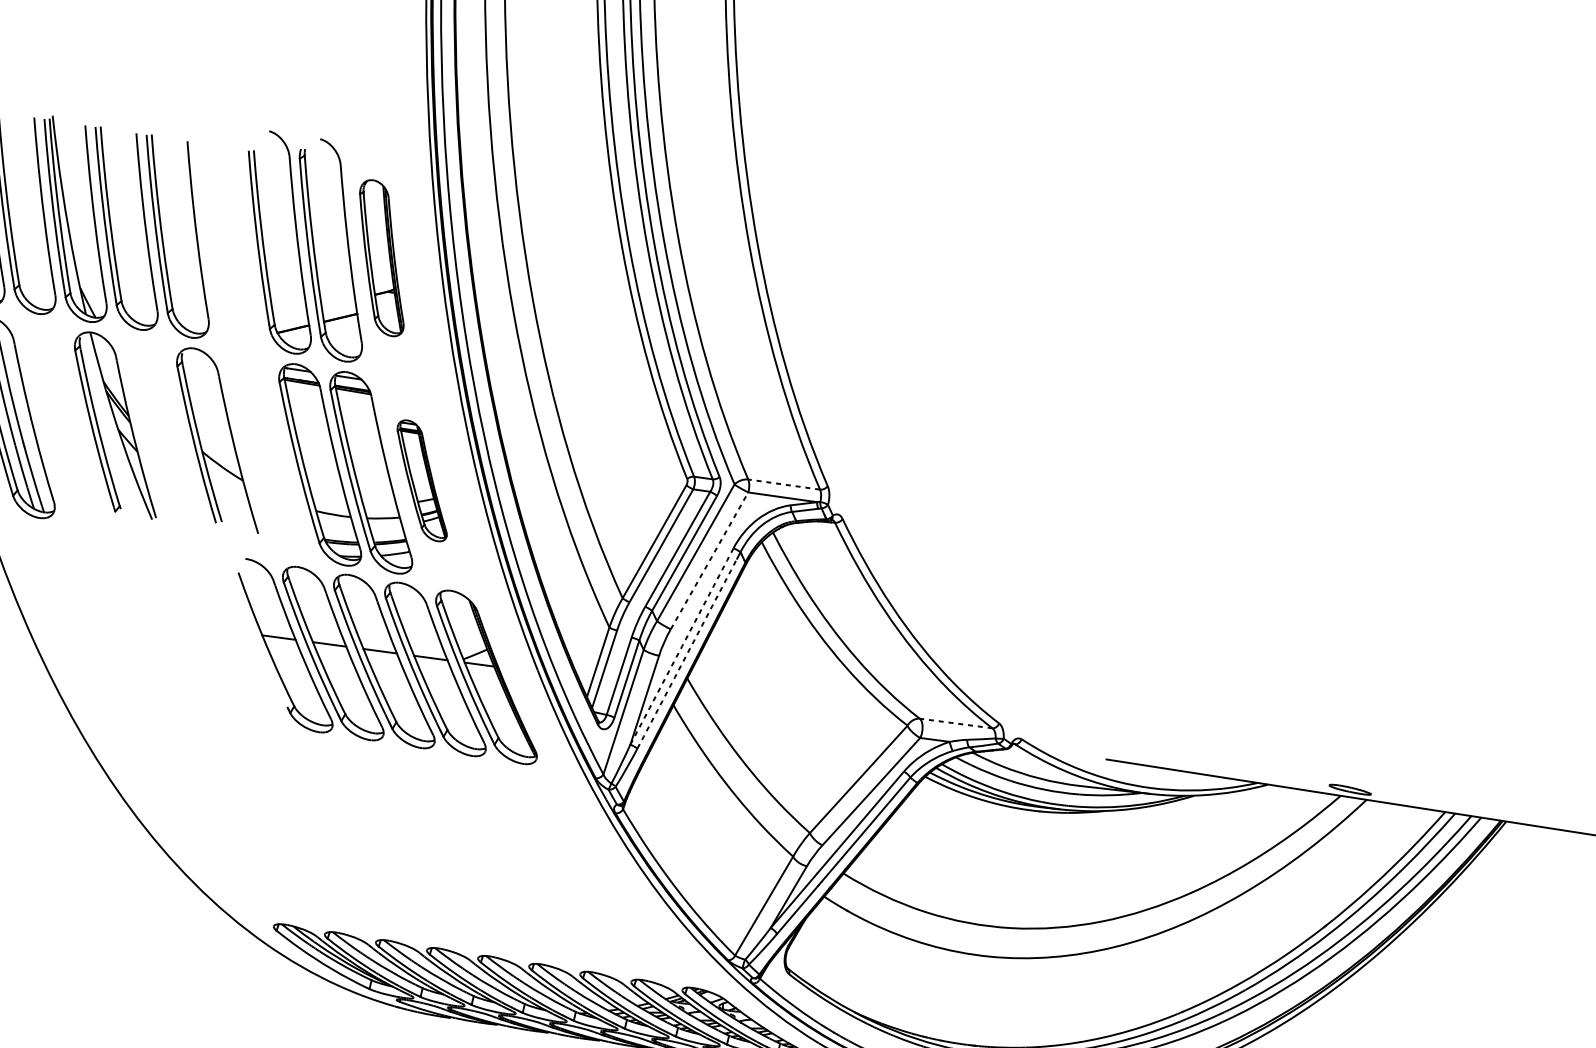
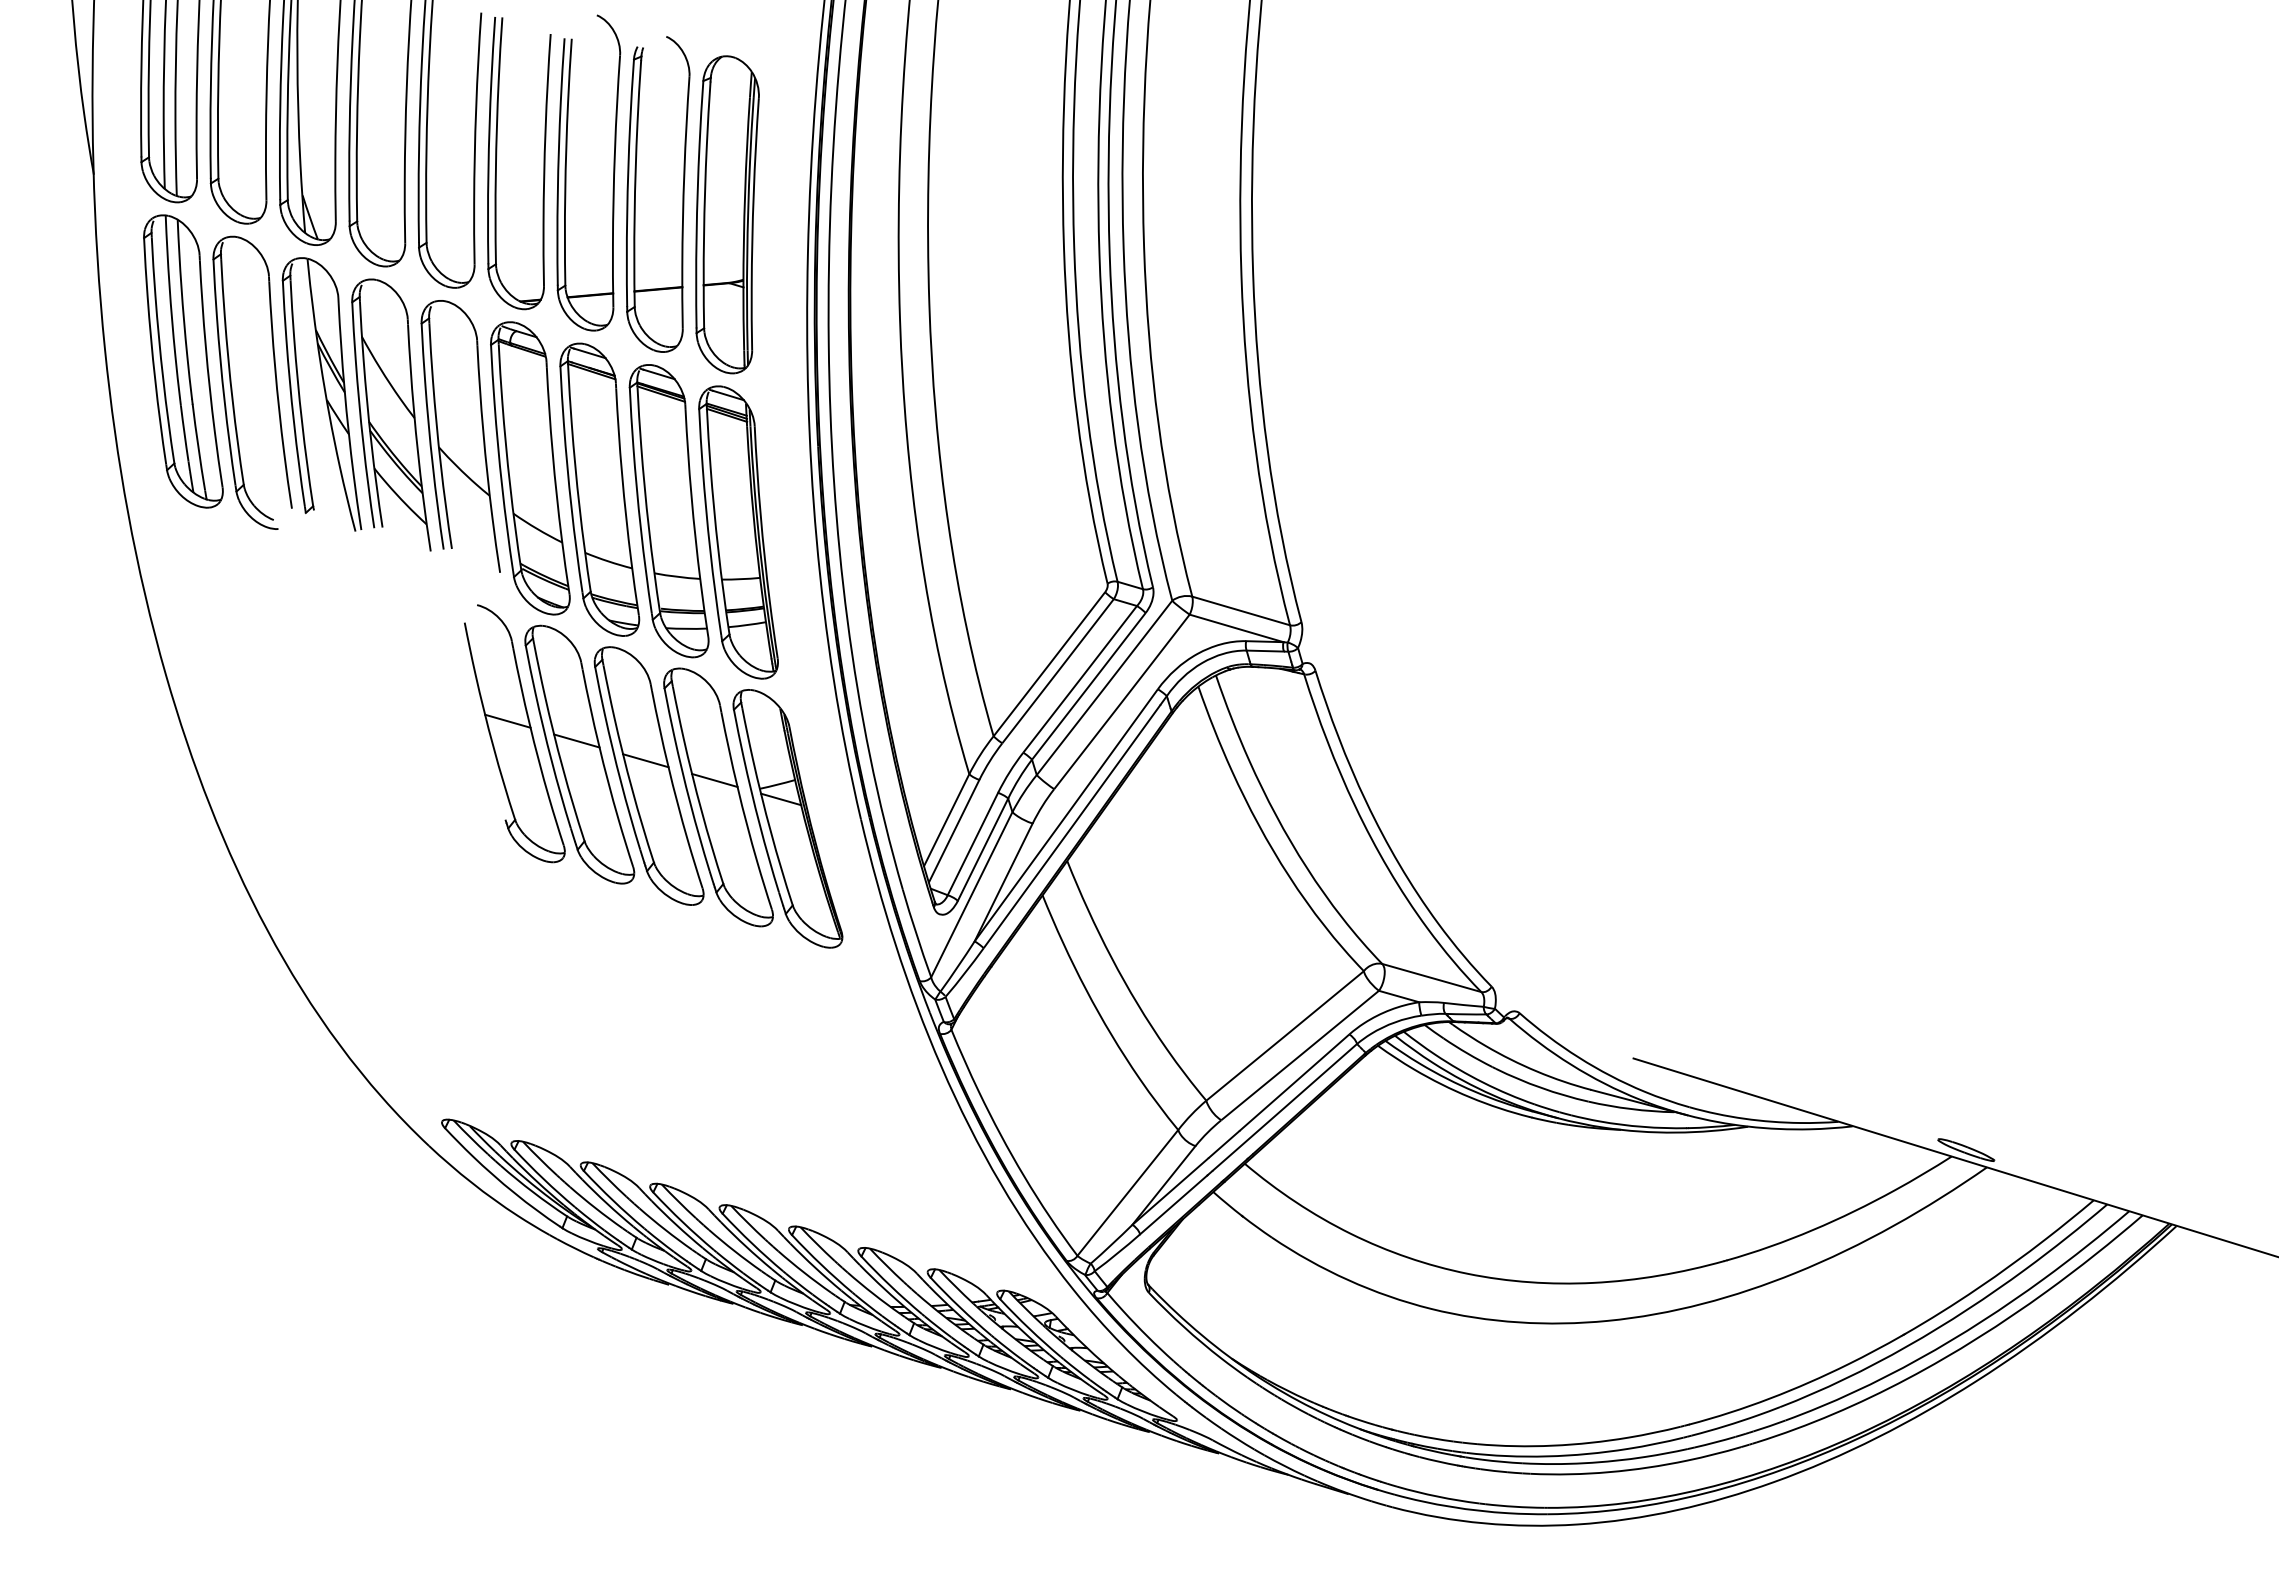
part: (213, 245) -> (496, 163), added
part: (381, 258) -> (727, 214), size x1.43
part: (50, 430) -> (232, 387), added
part: (165, 433) -> (391, 414), added
part: (268, 457) -> (530, 468), added
part: (422, 480) -> (738, 532), size x1.67
line: (784, 484) -> (1241, 610), dashed -> solid
arc: (709, 560) -> (1122, 701), dashed -> solid
arc: (682, 646) -> (1066, 815), dashed -> solid
arc: (687, 653) -> (1072, 826), dashed -> solid
line: (955, 723) -> (1431, 977), dashed -> solid

